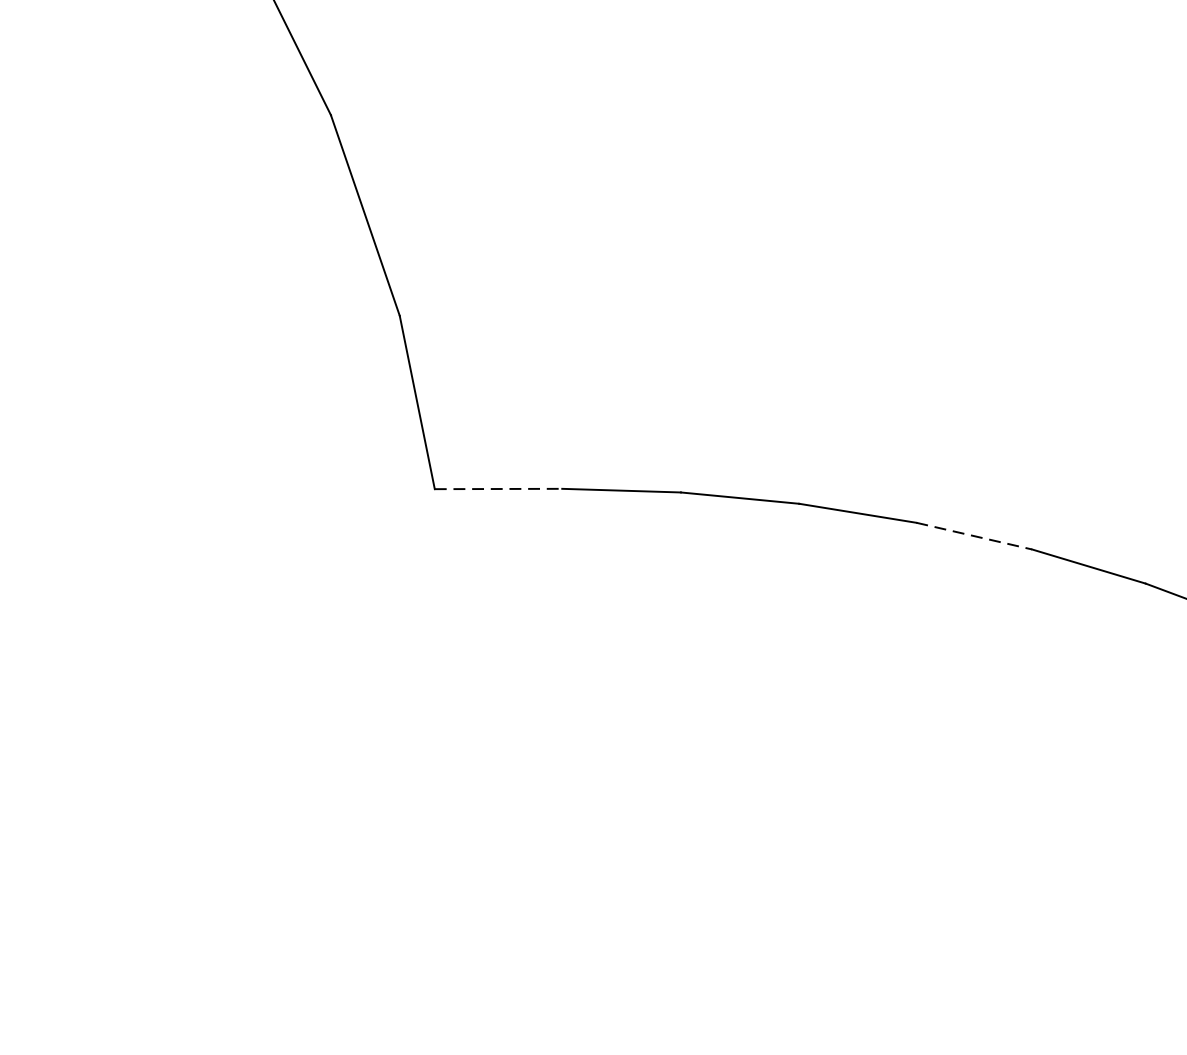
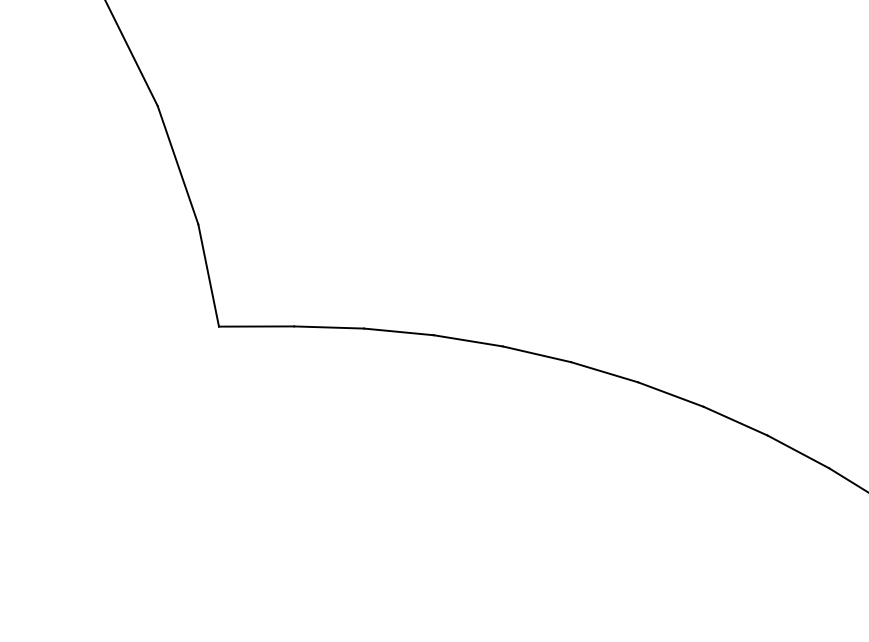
line: (498, 488) -> (256, 326), dashed -> solid
line: (973, 536) -> (536, 354), dashed -> solid

